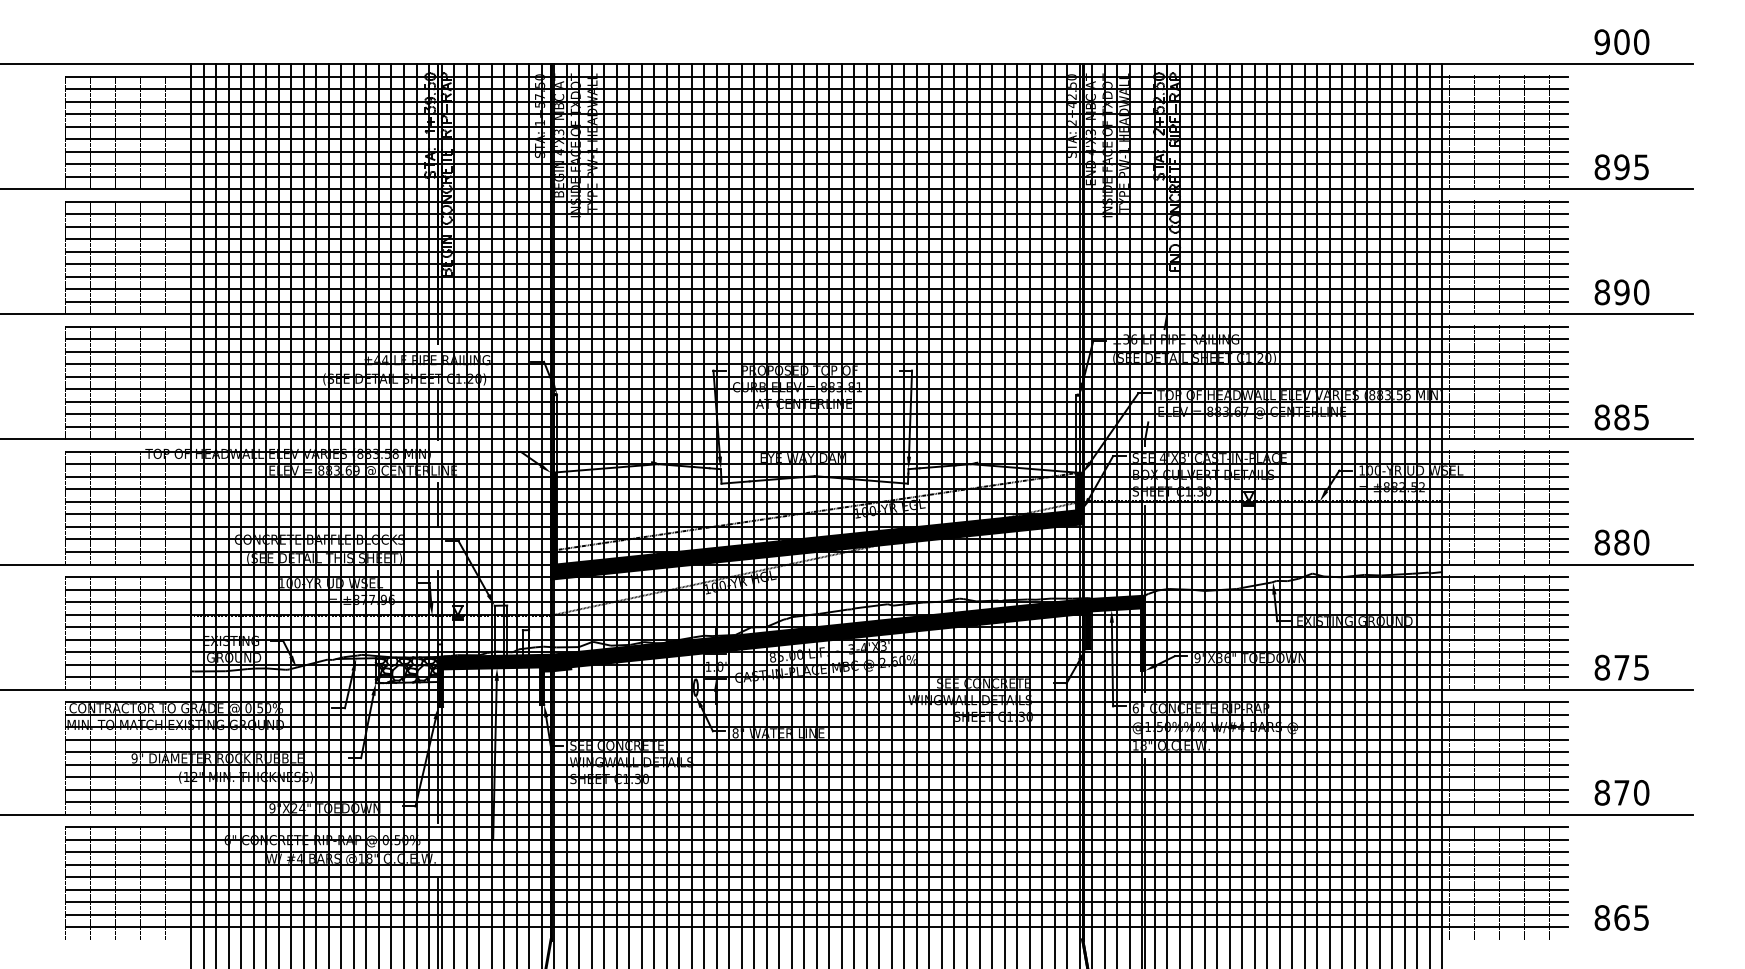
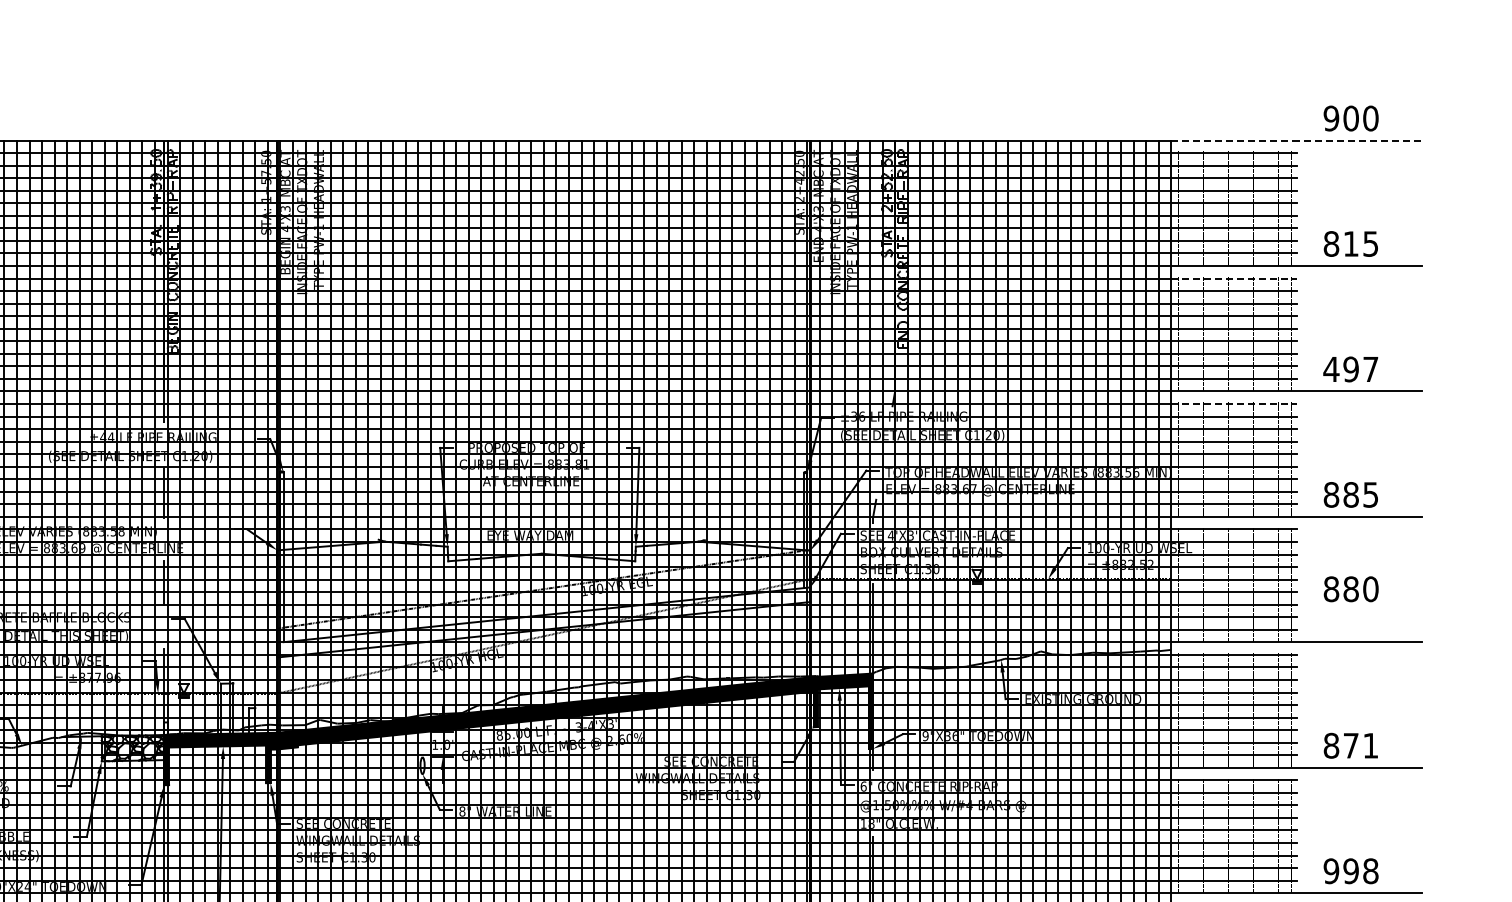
line: (1568, 64) -> (1297, 140), solid -> dashed
text: (1621, 167) -> (1350, 244), 895 -> 815
line: (1504, 201) -> (1233, 278), solid -> dashed
text: (1621, 292) -> (1350, 369), 890 -> 497
line: (1504, 326) -> (1233, 403), solid -> dashed
fill: (816, 525) -> (543, 603), removed
text: (1621, 542) -> (1350, 589), moved
text: (1641, 667) -> (1370, 745), 875 -> 871
text: (1621, 792) -> (1350, 870), 870 -> 998

